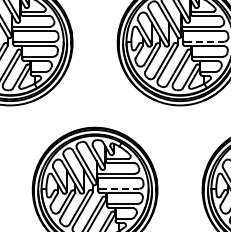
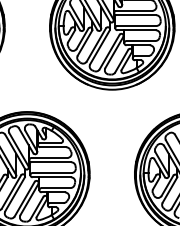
line: (205, 41) -> (137, 25), dashed -> solid
line: (120, 188) -> (52, 172), dashed -> solid

